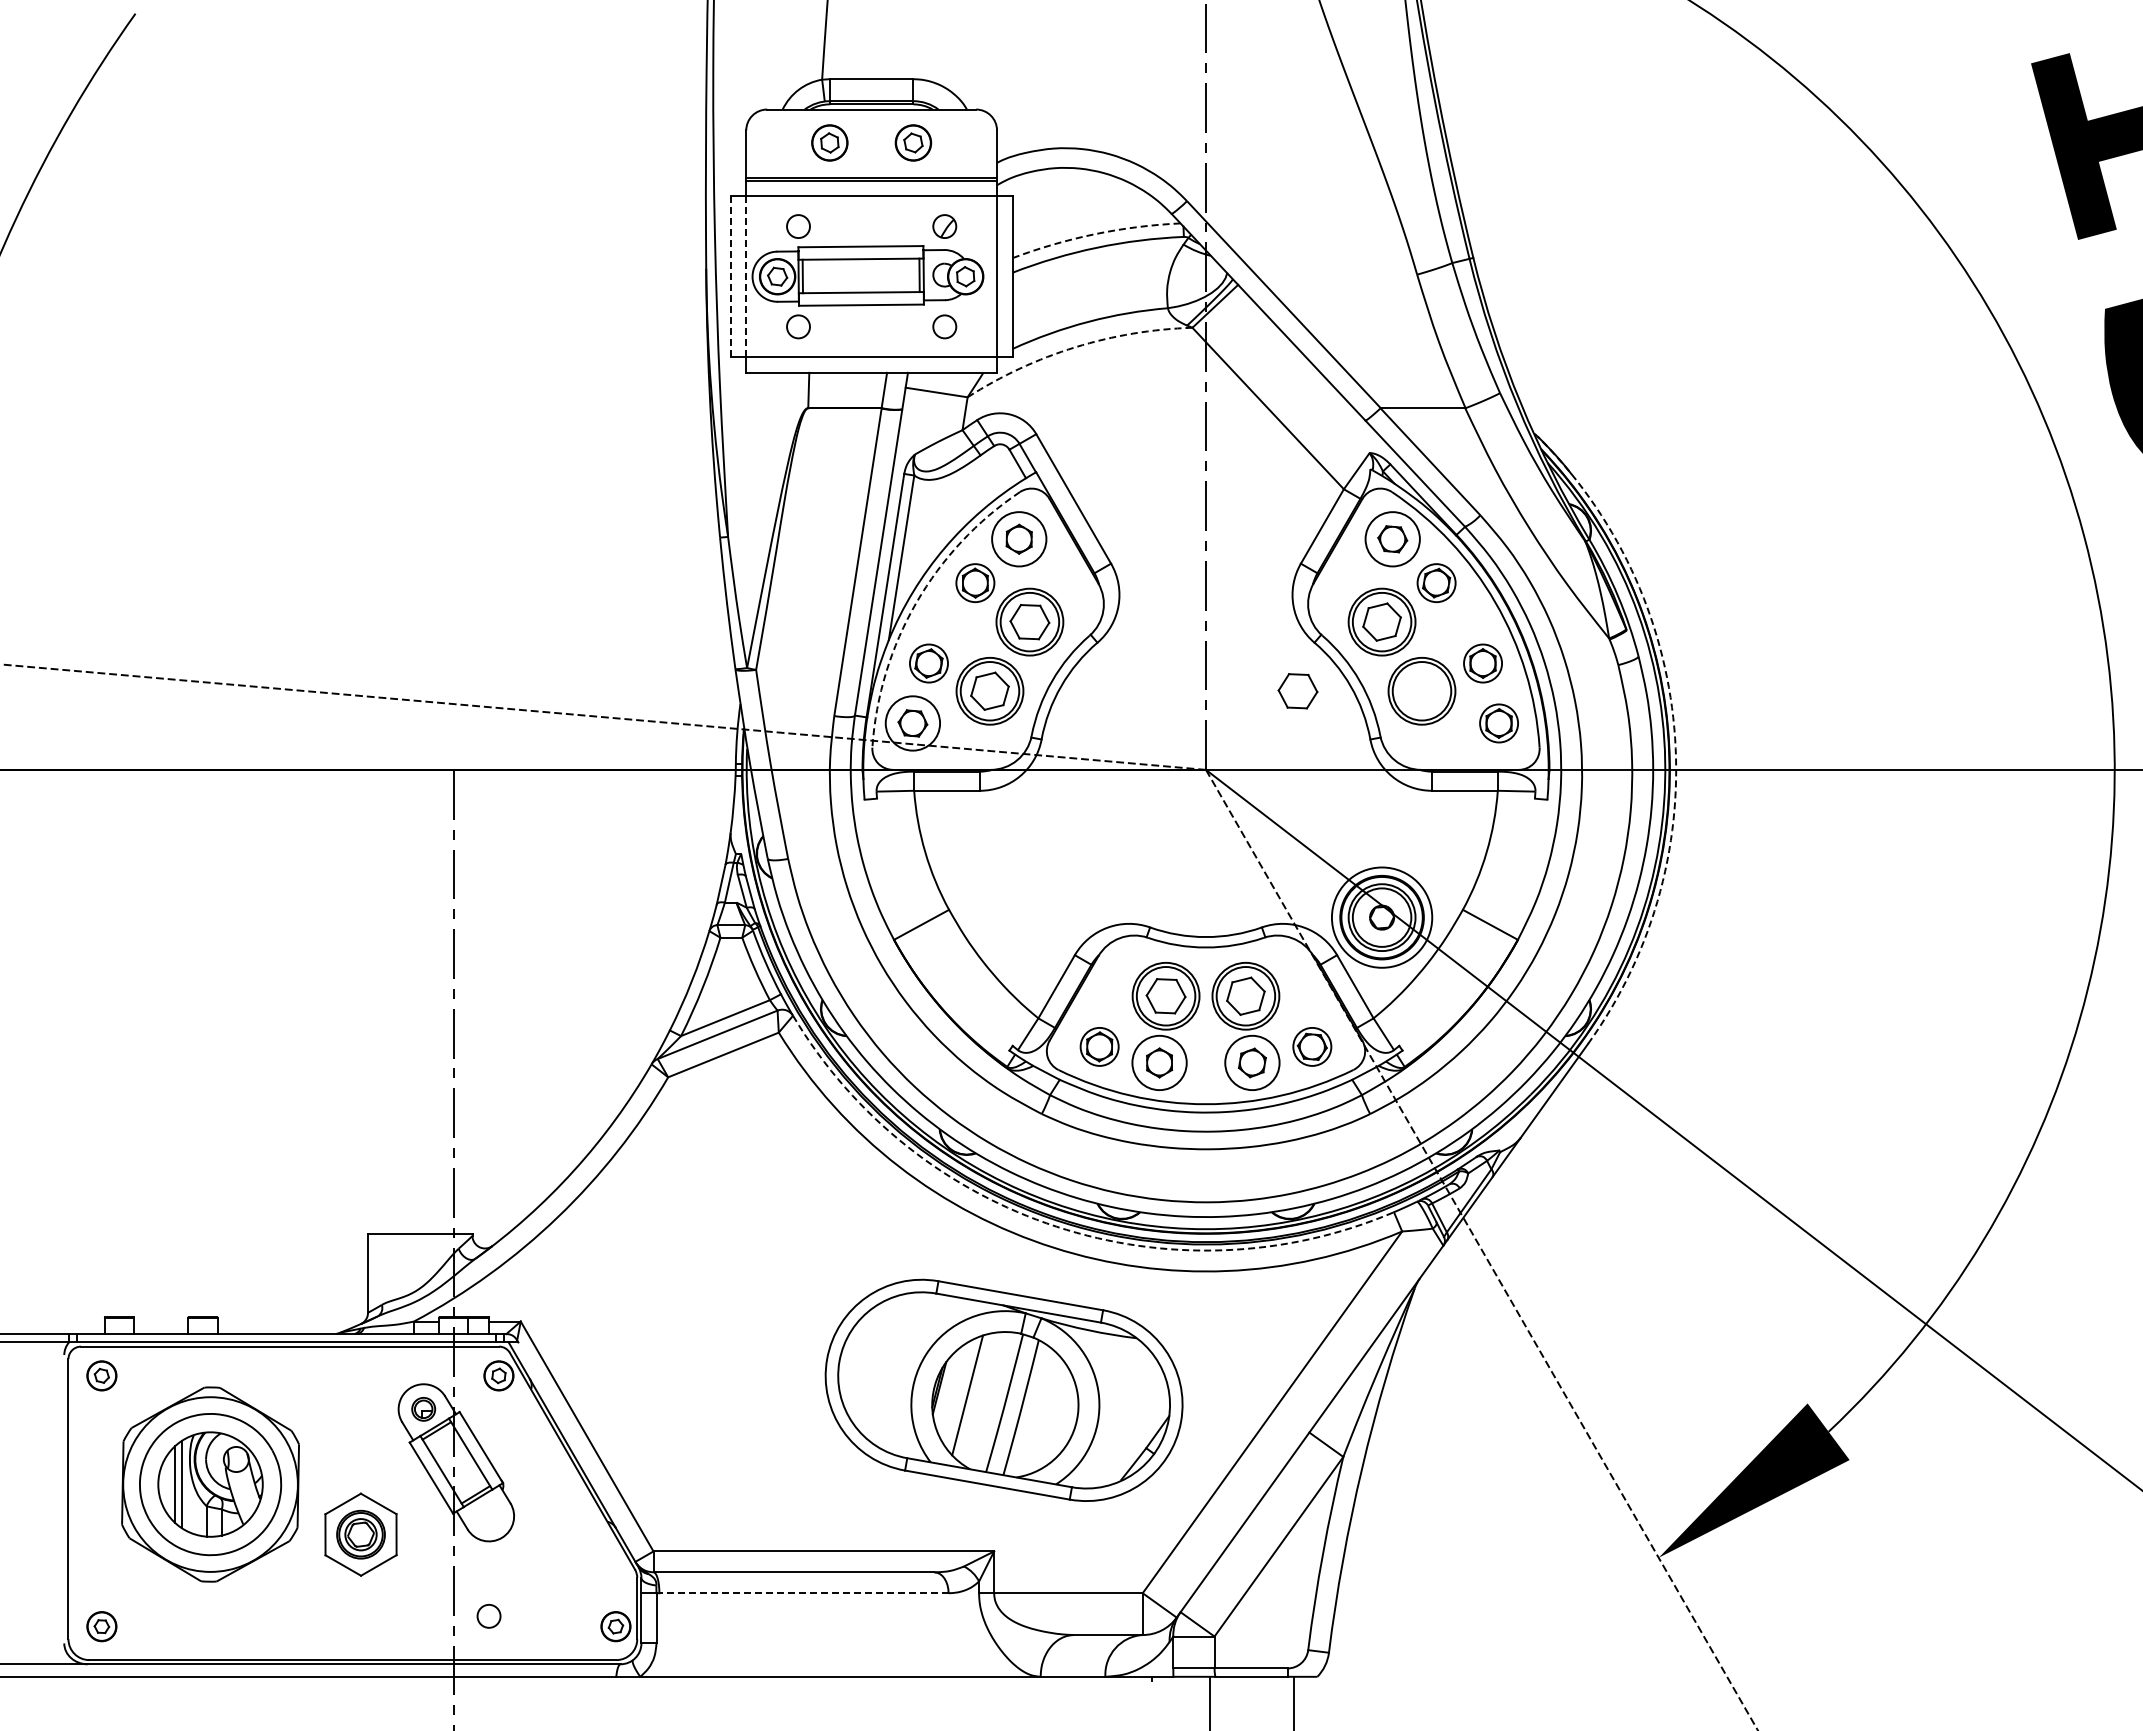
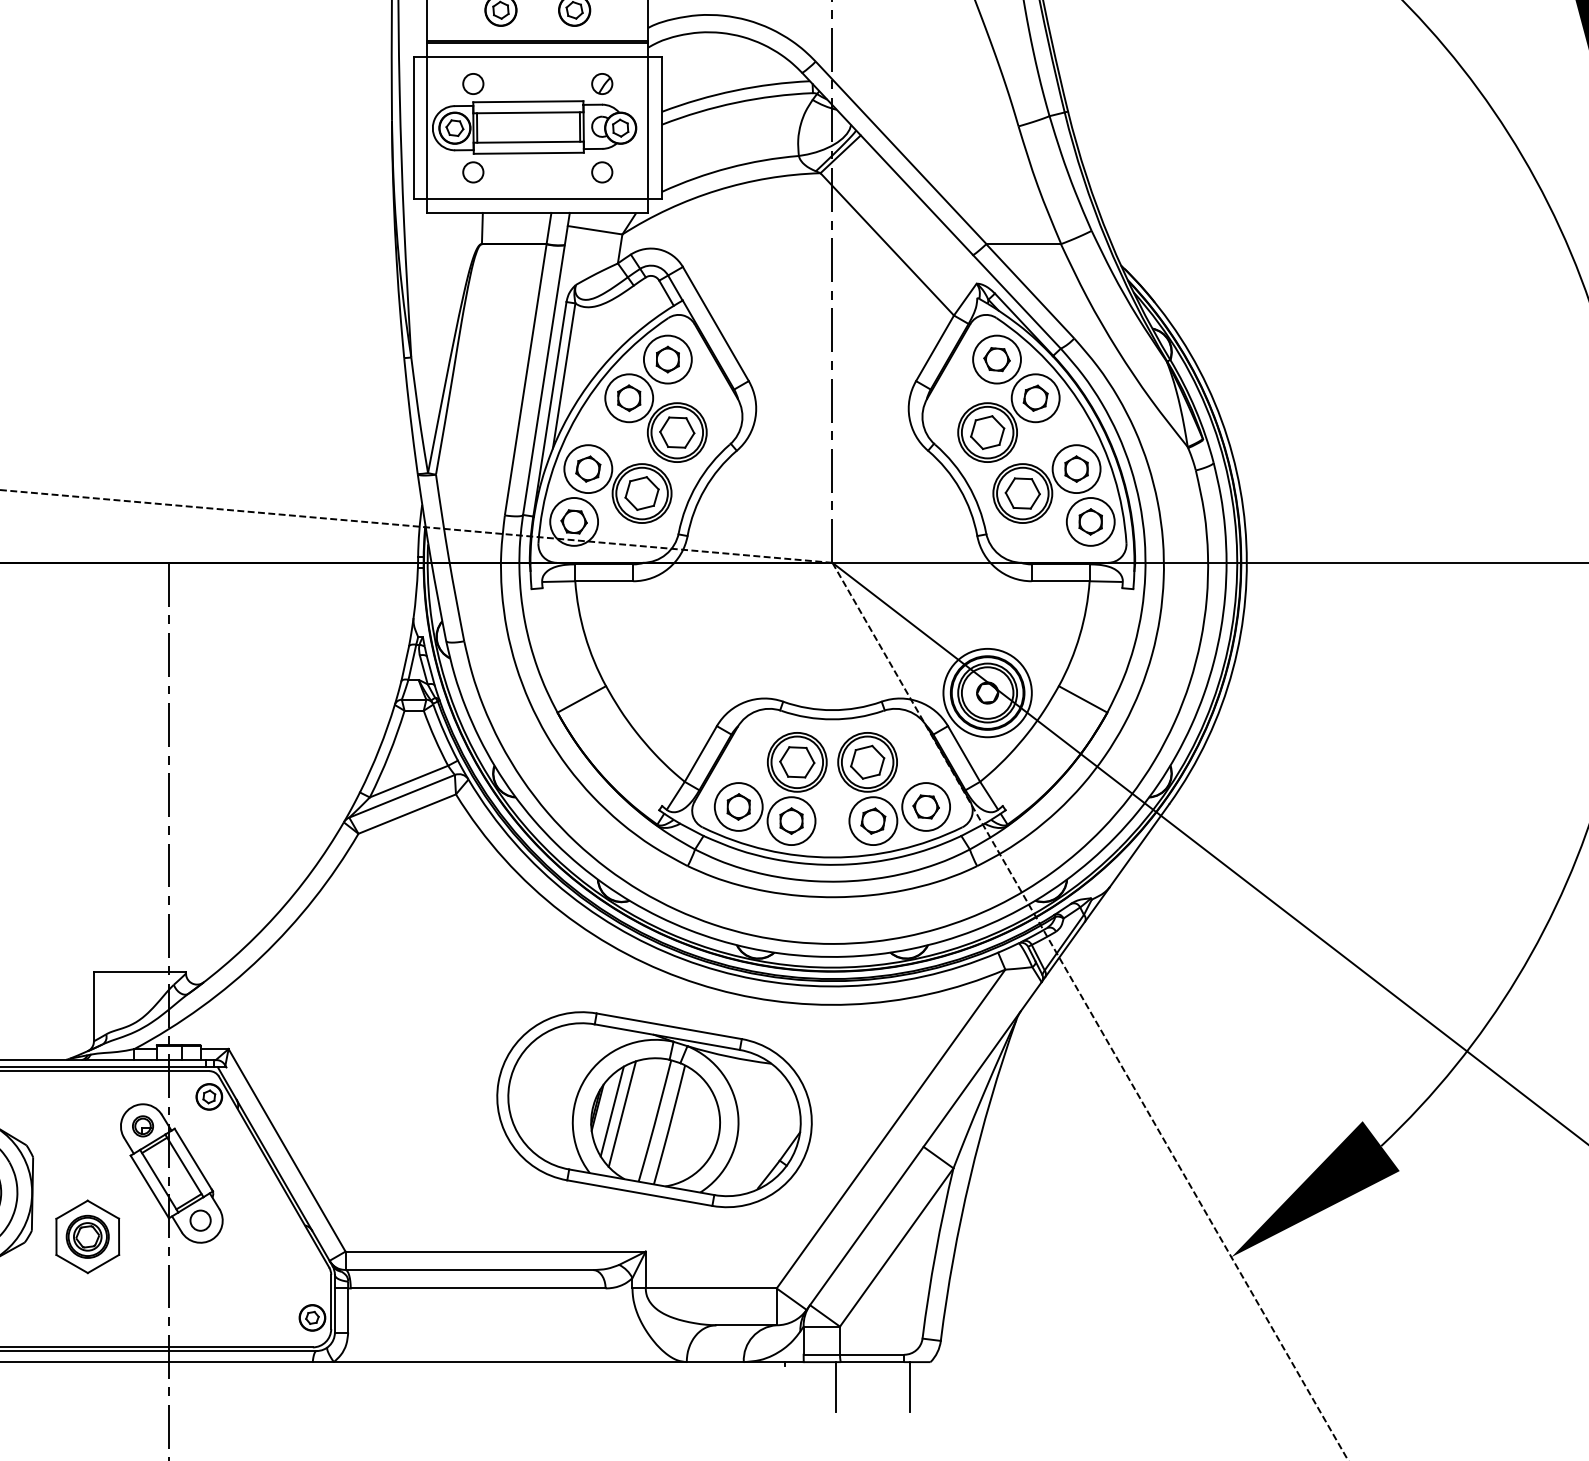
arc: (1095, 234) -> (735, 91), dashed -> solid
line: (730, 276) -> (413, 128), dashed -> solid
line: (746, 276) -> (427, 128), dashed -> solid
arc: (1075, 347) -> (717, 190), dashed -> solid
circle: (975, 582) -> (629, 397), size x1.43
circle: (1436, 582) -> (1035, 397), size x1.43
arc: (916, 602) -> (577, 415), dashed -> solid
circle: (928, 663) -> (587, 469), size x1.43
circle: (1482, 663) -> (1076, 469), size x1.43
part: (1297, 691) -> (1022, 493), moved
circle: (1498, 723) -> (1090, 521), size x1.43
arc: (1674, 727) -> (1245, 525), dashed -> solid
circle: (1099, 1046) -> (738, 806), size x1.43
circle: (1312, 1046) -> (926, 806), size x1.43
arc: (1056, 1226) -> (700, 965), dashed -> solid
line: (956, 1392) -> (612, 1111), added
line: (804, 1593) -> (478, 1288), dashed -> solid
circle: (488, 1616) -> (200, 1220), moved

